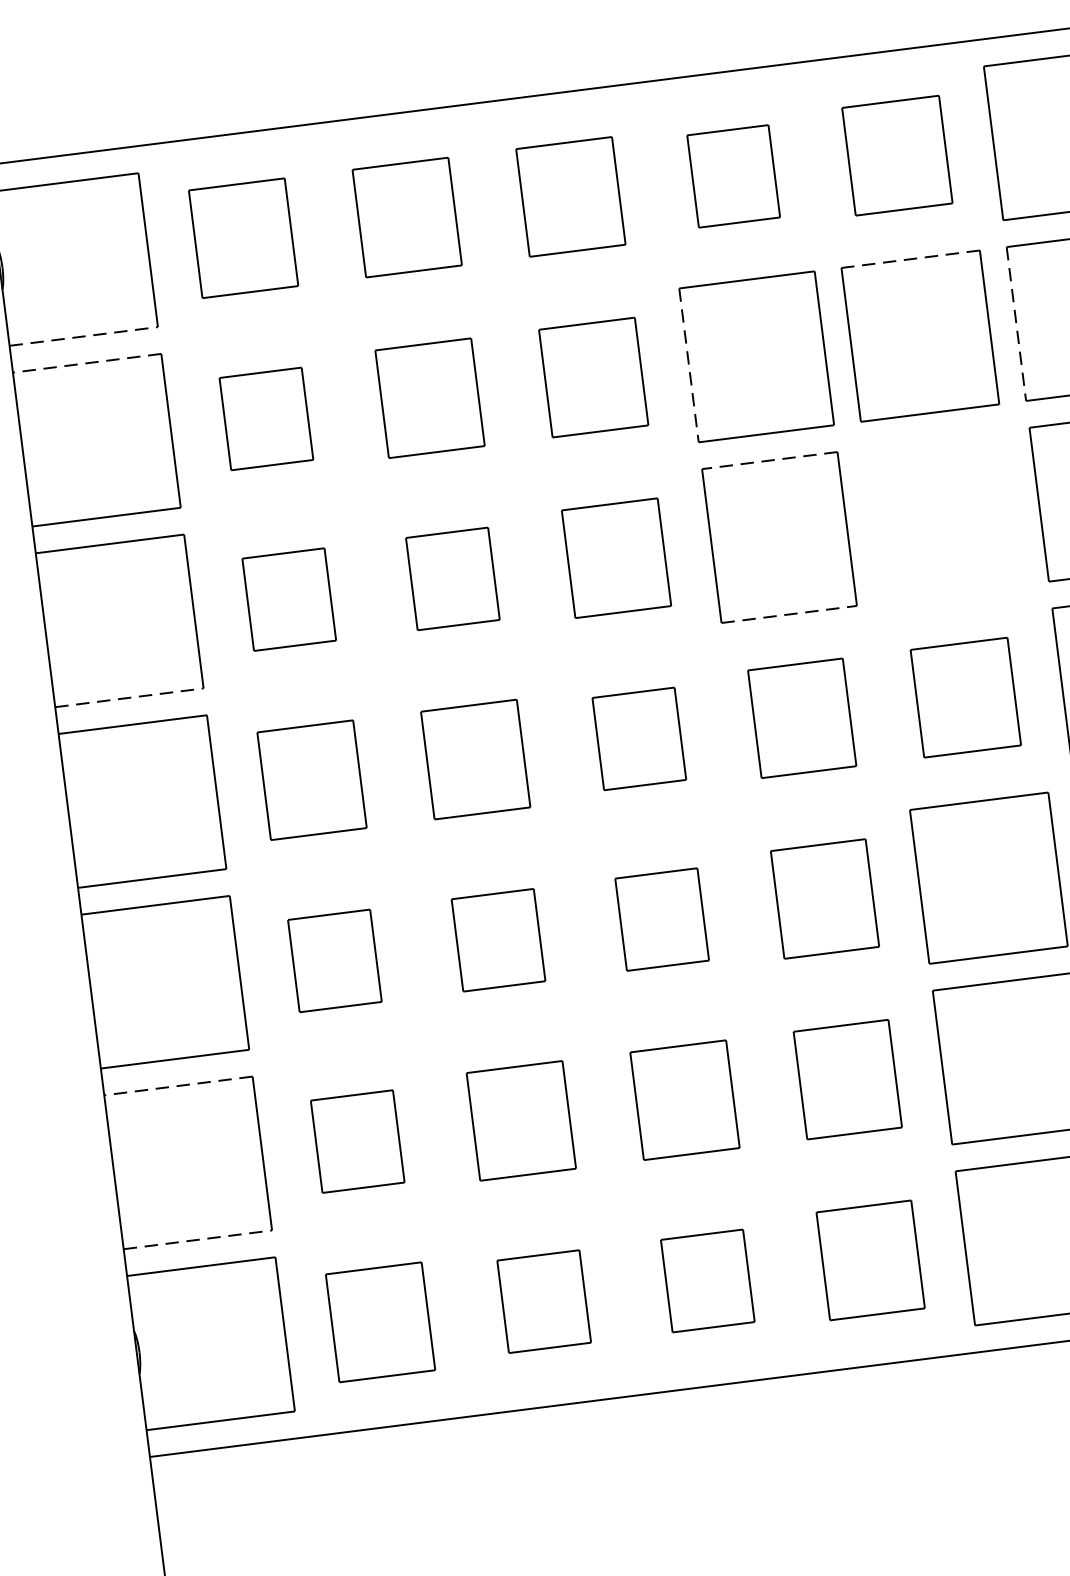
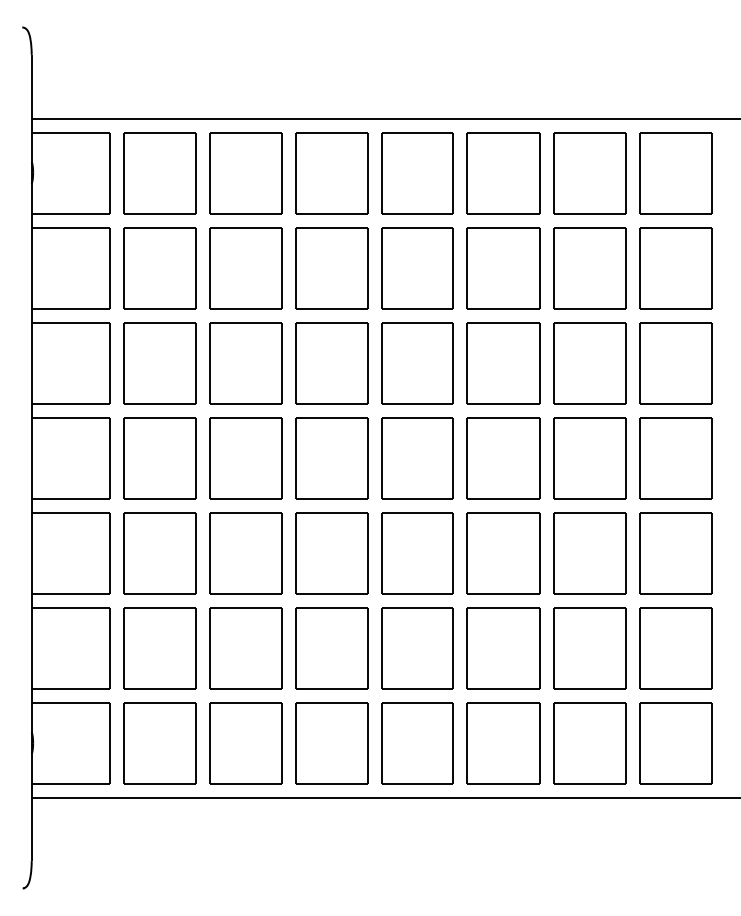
part: (896, 156) -> (503, 173), size x1.43
part: (733, 176) -> (417, 173), size x1.67
part: (569, 197) -> (331, 173), size x1.43
part: (406, 218) -> (245, 173), size x1.43
part: (242, 238) -> (159, 173), size x1.43
line: (909, 258) -> (503, 227), dashed -> solid
line: (1016, 324) -> (554, 268), dashed -> solid
line: (85, 335) -> (71, 213), dashed -> solid
line: (86, 362) -> (70, 227), dashed -> solid
line: (689, 365) -> (382, 268), dashed -> solid
part: (592, 378) -> (331, 268), size x1.43
part: (429, 398) -> (245, 268), size x1.43
part: (265, 419) -> (159, 268), size x1.67
line: (769, 460) -> (417, 322), dashed -> solid
part: (942, 517) -> (503, 363), added
part: (615, 558) -> (331, 363), size x1.43
part: (452, 579) -> (245, 363), size x1.67
part: (288, 599) -> (159, 363), size x1.67
line: (788, 614) -> (417, 403), dashed -> solid
line: (130, 697) -> (71, 403), dashed -> solid
part: (965, 697) -> (503, 458), size x1.43
part: (801, 718) -> (417, 458), size x1.43
part: (638, 739) -> (331, 458), size x1.67
part: (474, 759) -> (245, 458), size x1.43
part: (311, 780) -> (159, 458), size x1.43
part: (824, 899) -> (417, 553), size x1.43
part: (661, 919) -> (331, 553), size x1.67
part: (497, 940) -> (245, 553), size x1.67
part: (334, 961) -> (159, 553), size x1.67
part: (847, 1079) -> (417, 648), size x1.43
line: (177, 1085) -> (70, 607), dashed -> solid
part: (684, 1100) -> (331, 648), size x1.43
part: (520, 1121) -> (245, 648), size x1.43
part: (356, 1141) -> (159, 648), size x1.67
line: (199, 1239) -> (71, 688), dashed -> solid
part: (870, 1260) -> (417, 743), size x1.43
part: (706, 1281) -> (331, 743), size x1.67
part: (543, 1301) -> (245, 743), size x1.67
part: (379, 1322) -> (159, 743), size x1.43

